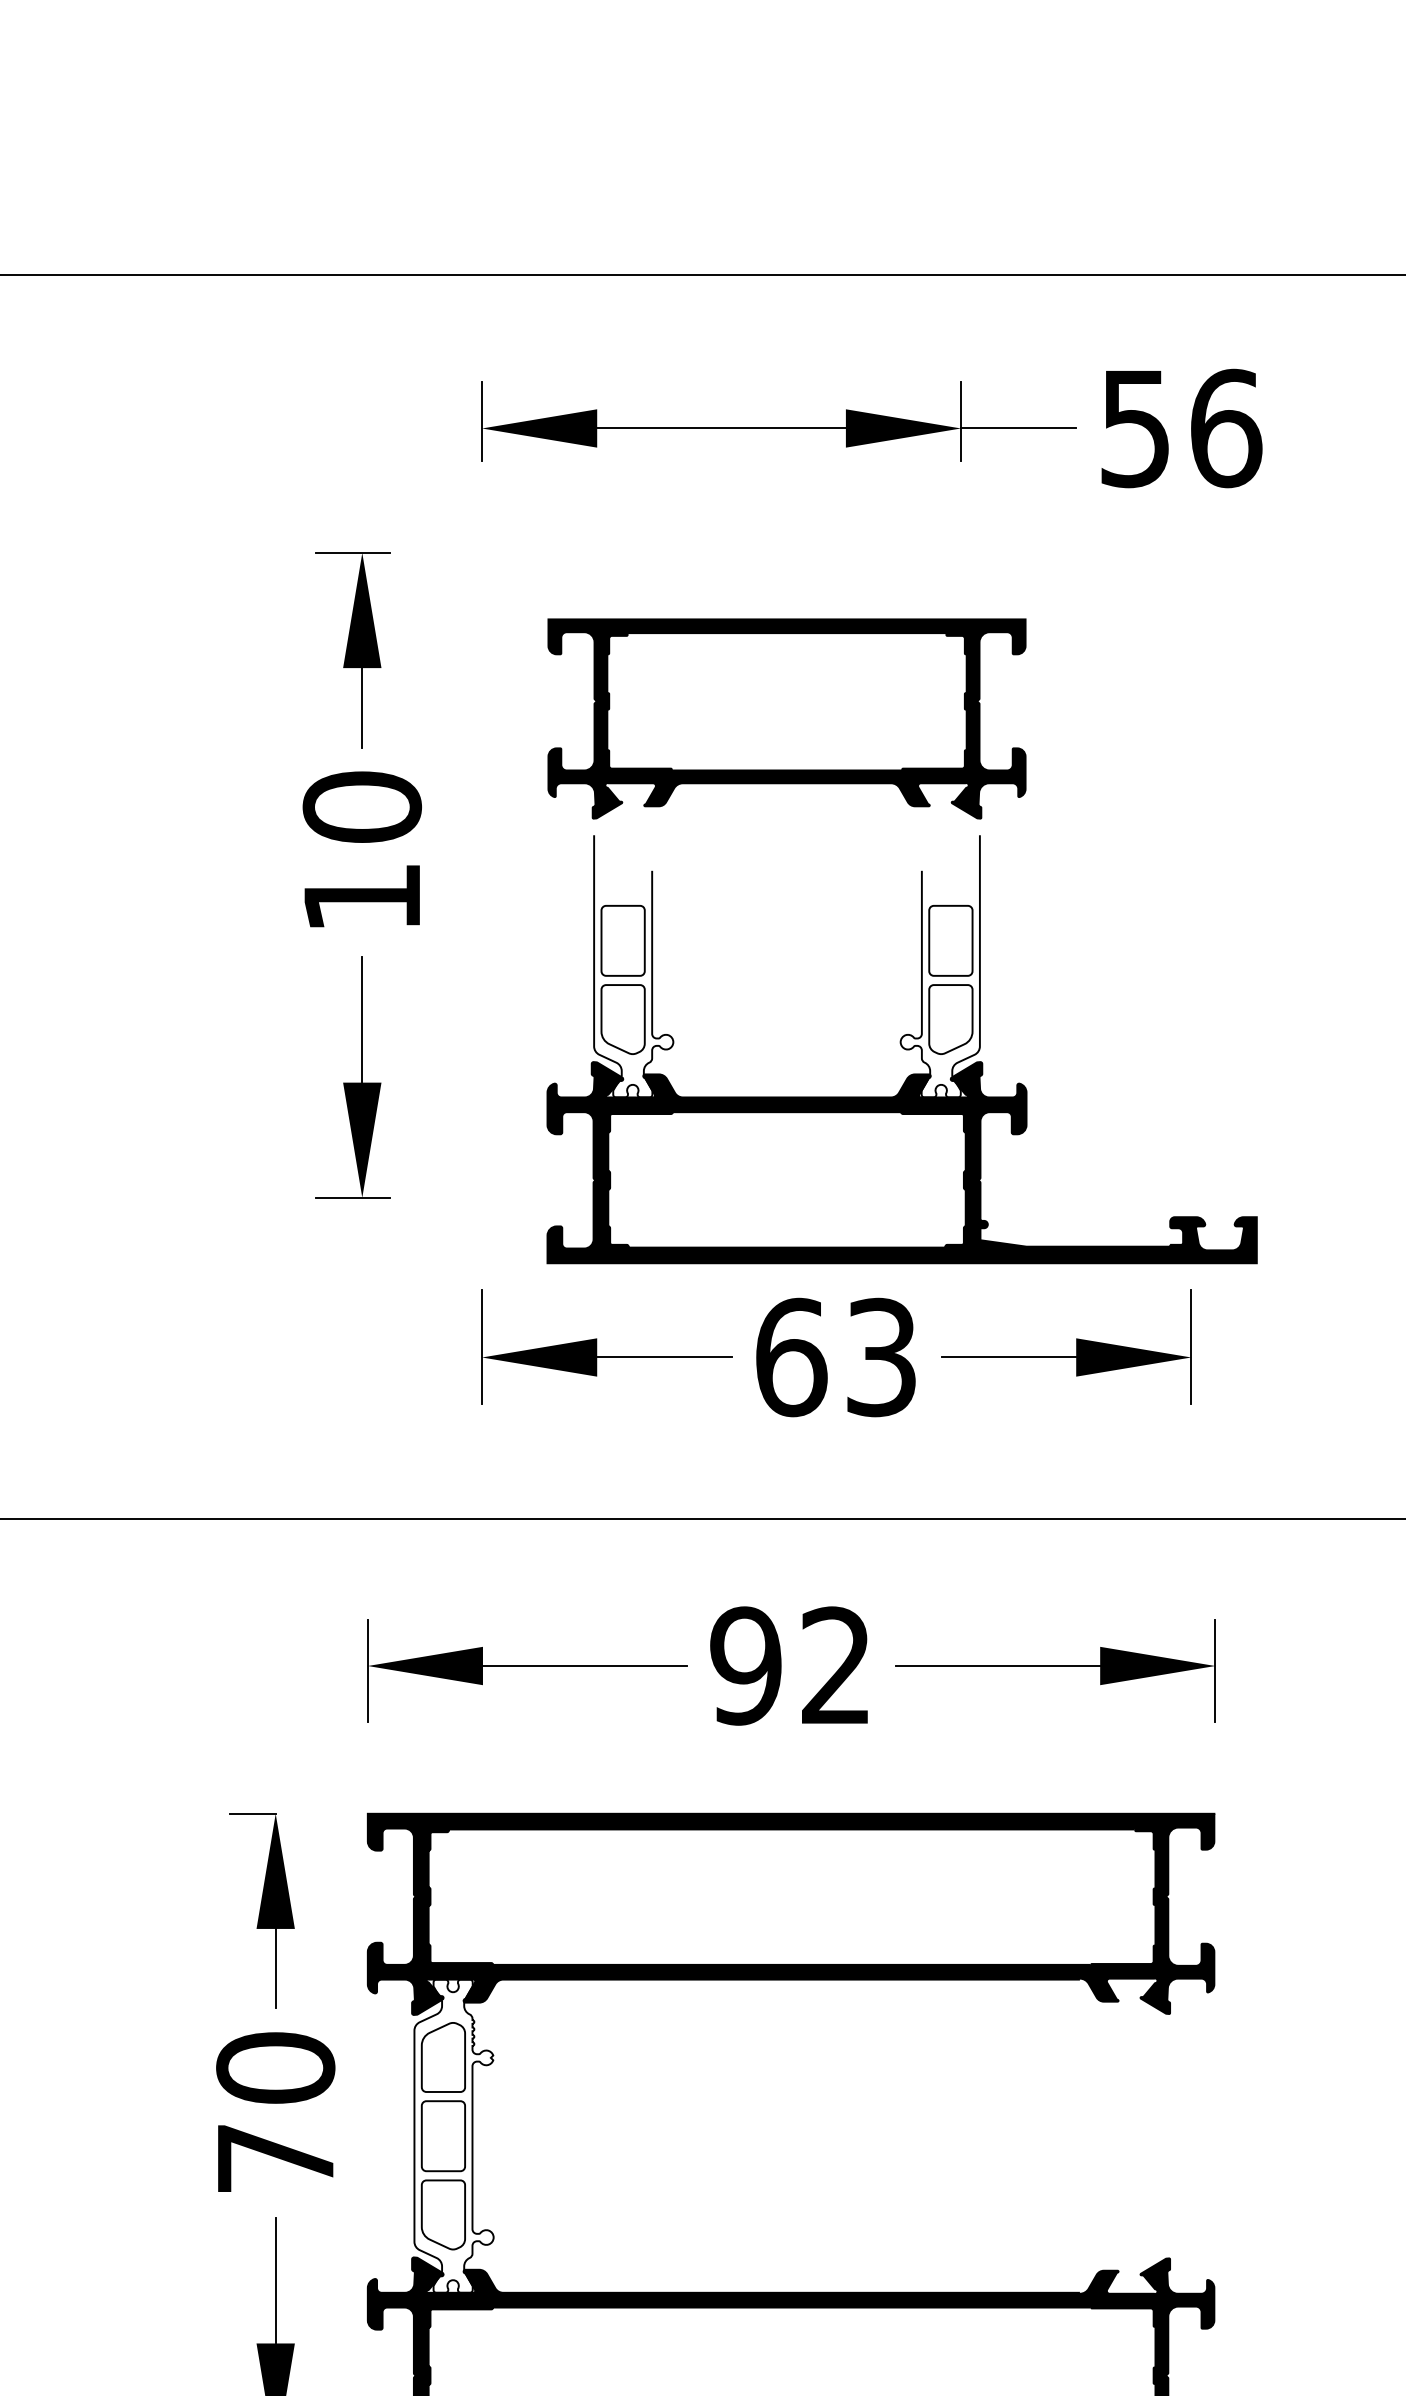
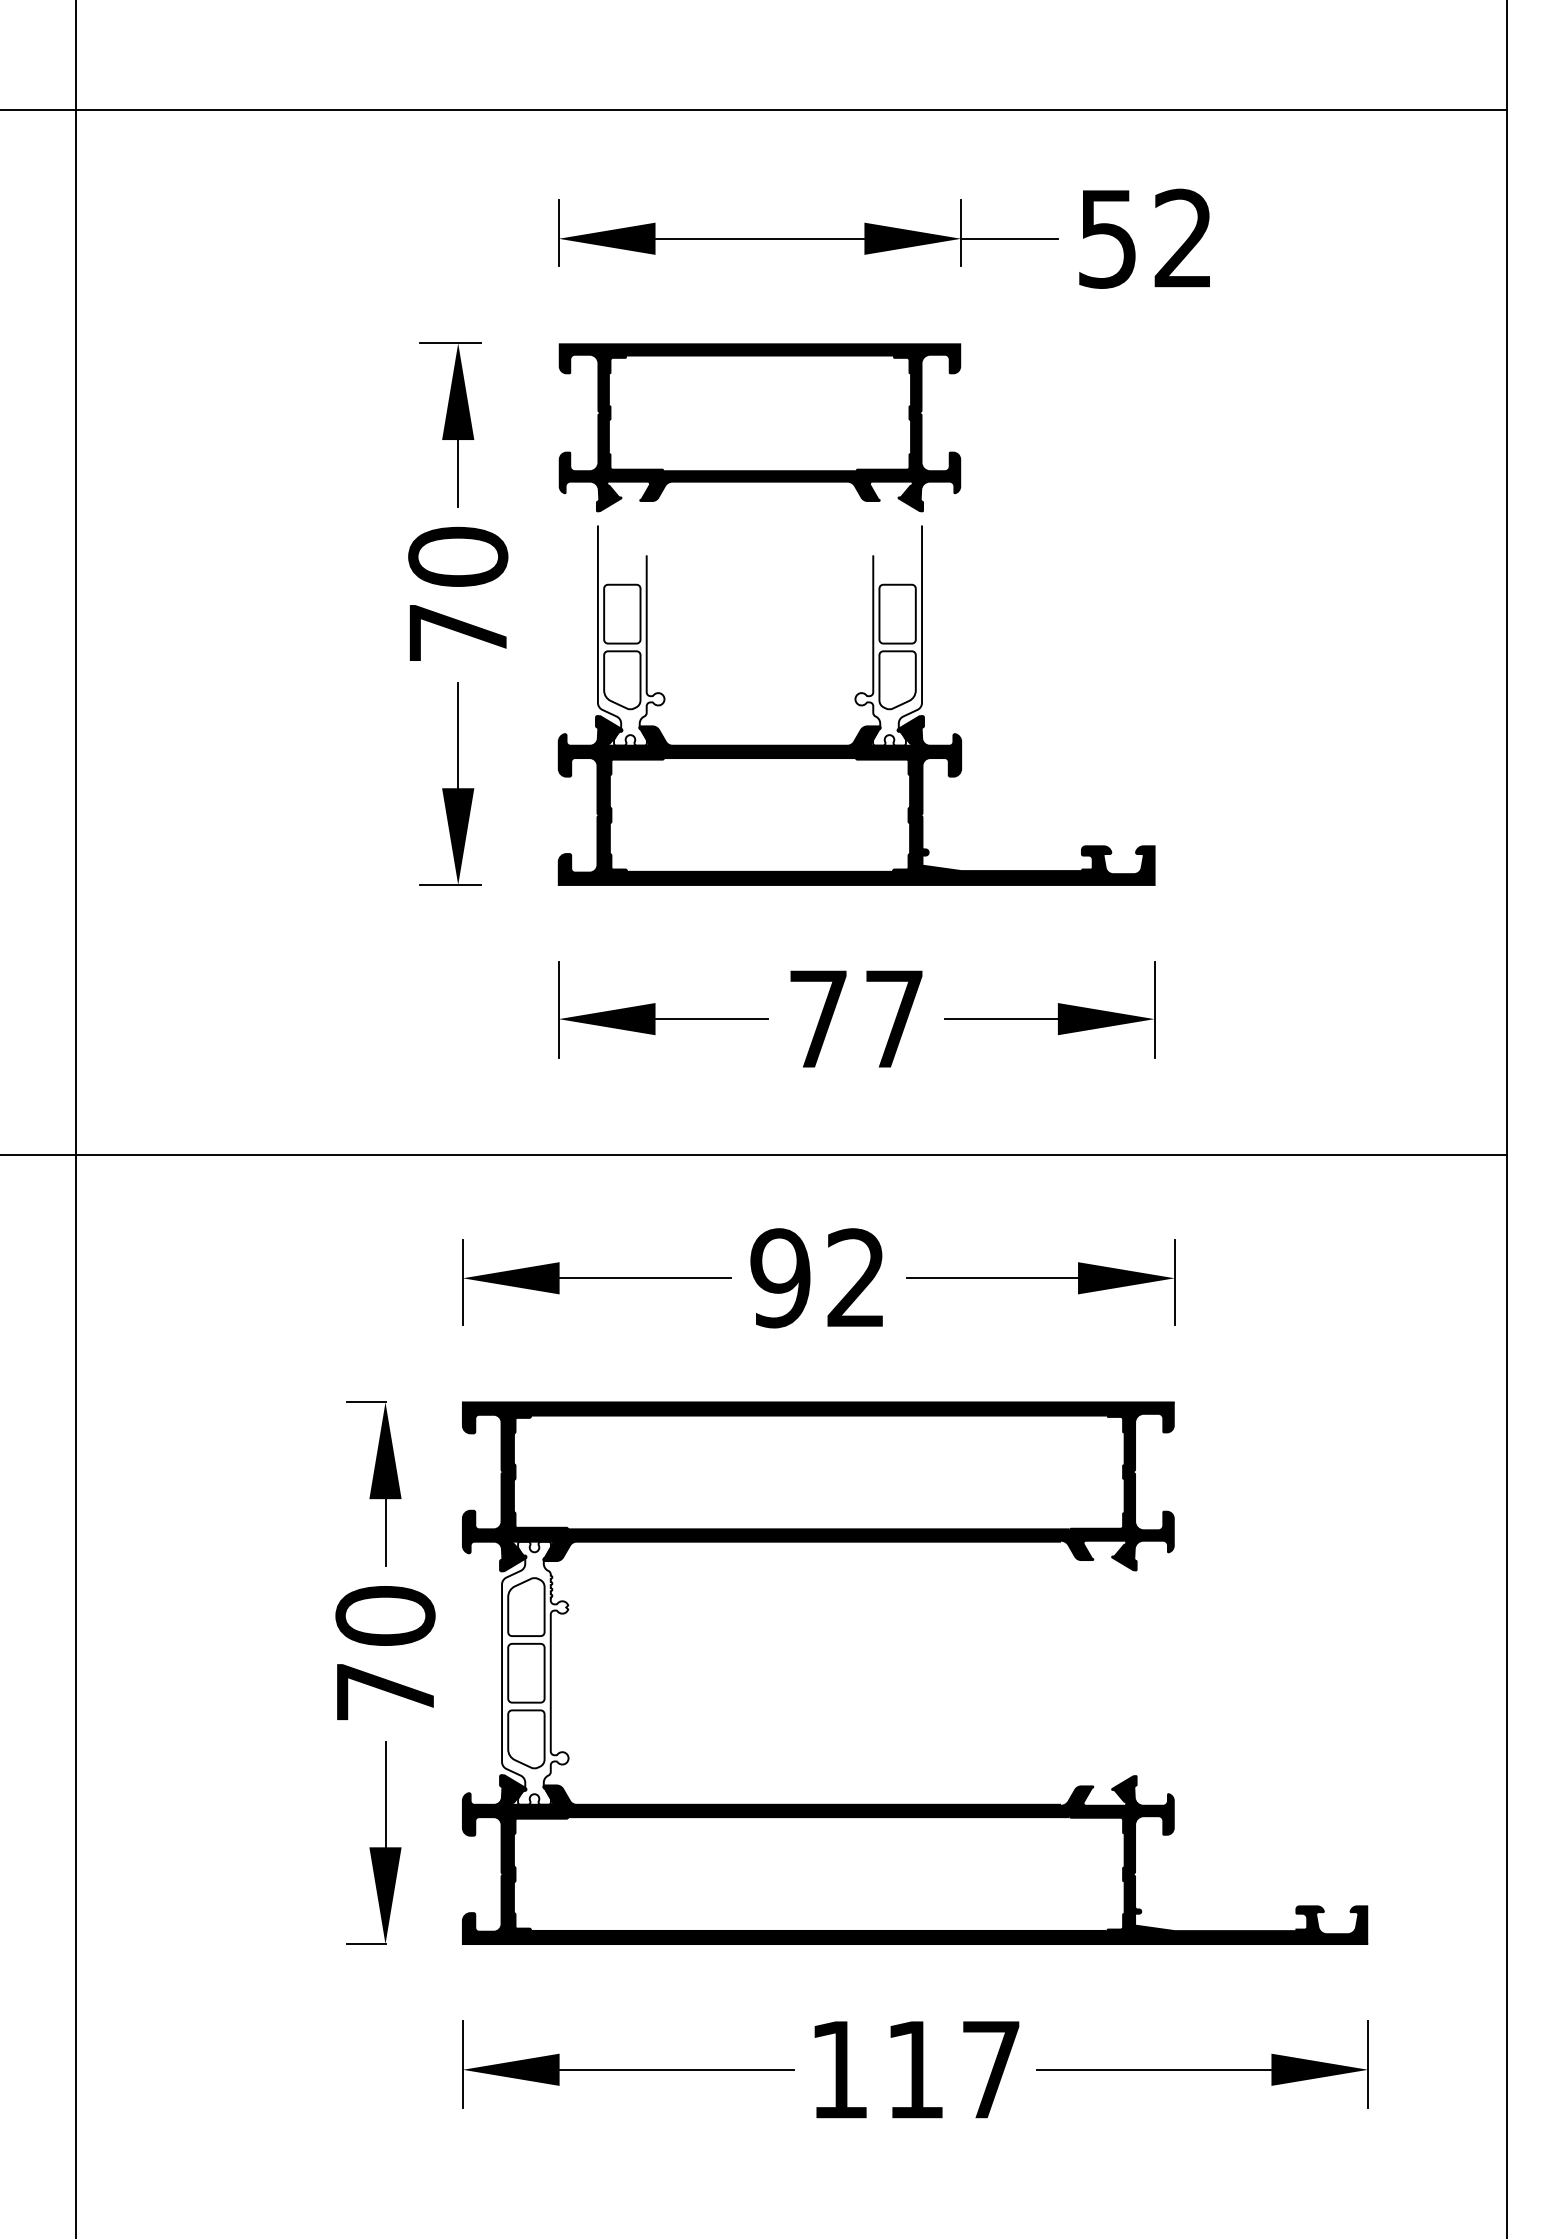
text: (1226, 428) -> (1184, 238), 56 -> 52
text: (361, 897) -> (457, 632), 10 -> 70
part: (920, 941) -> (872, 614), moved
text: (836, 1357) -> (856, 1019), 63 -> 77

